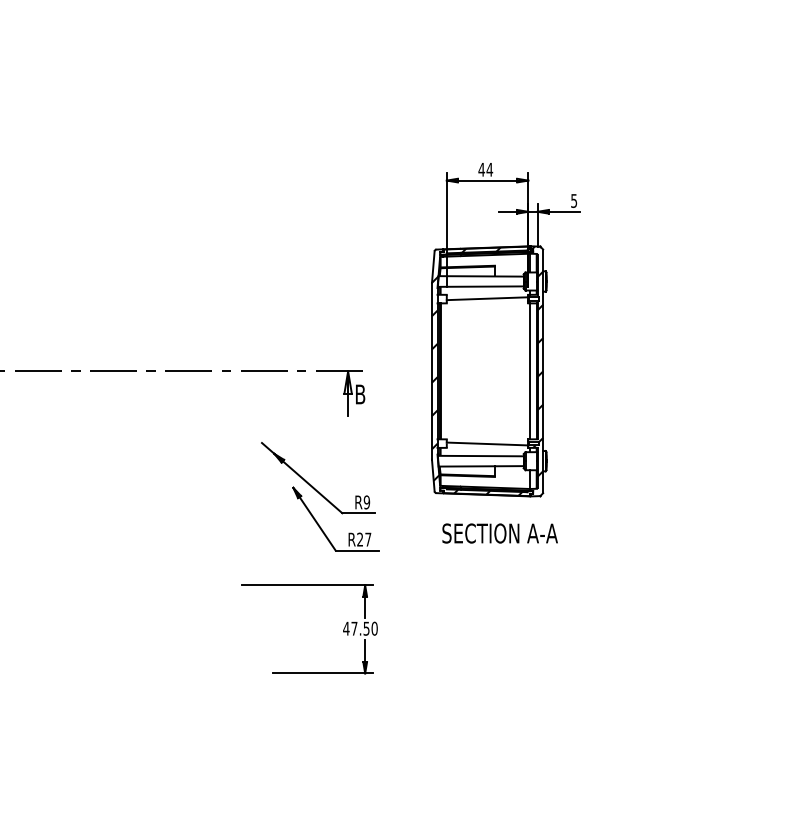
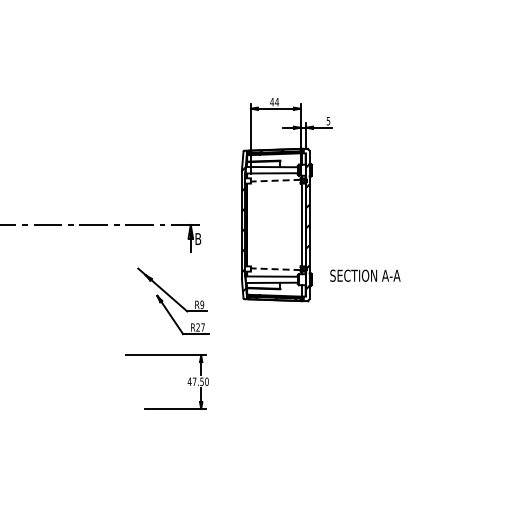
line: (487, 298) -> (275, 180), solid -> dashed
line: (487, 444) -> (275, 269), solid -> dashed
text: (500, 533) -> (365, 275), moved

